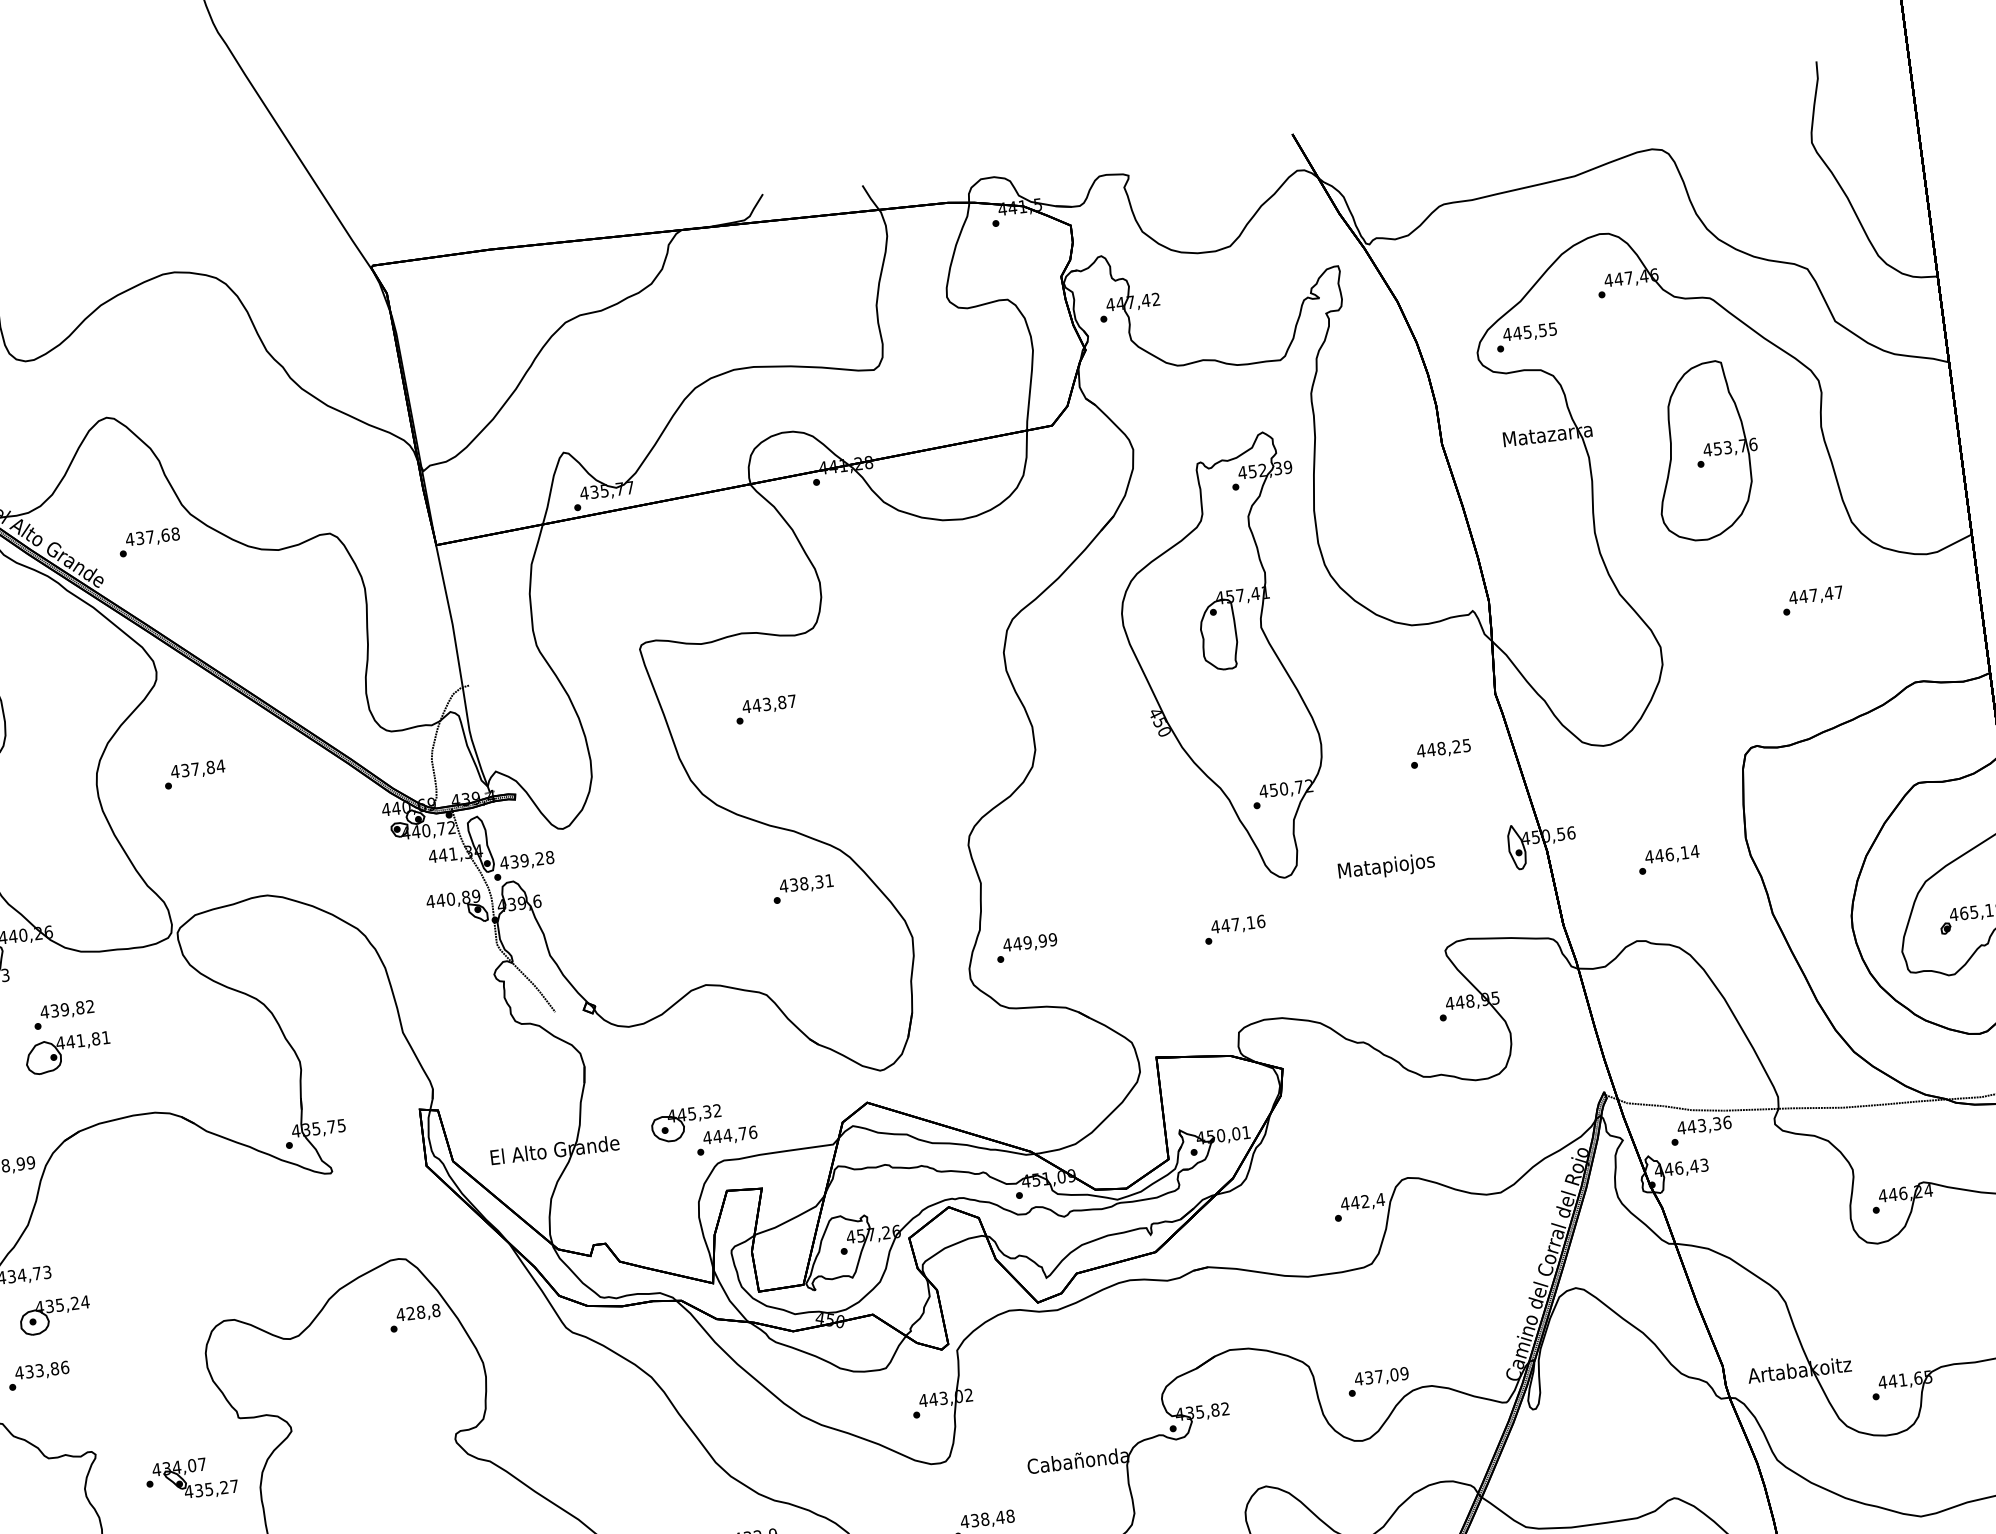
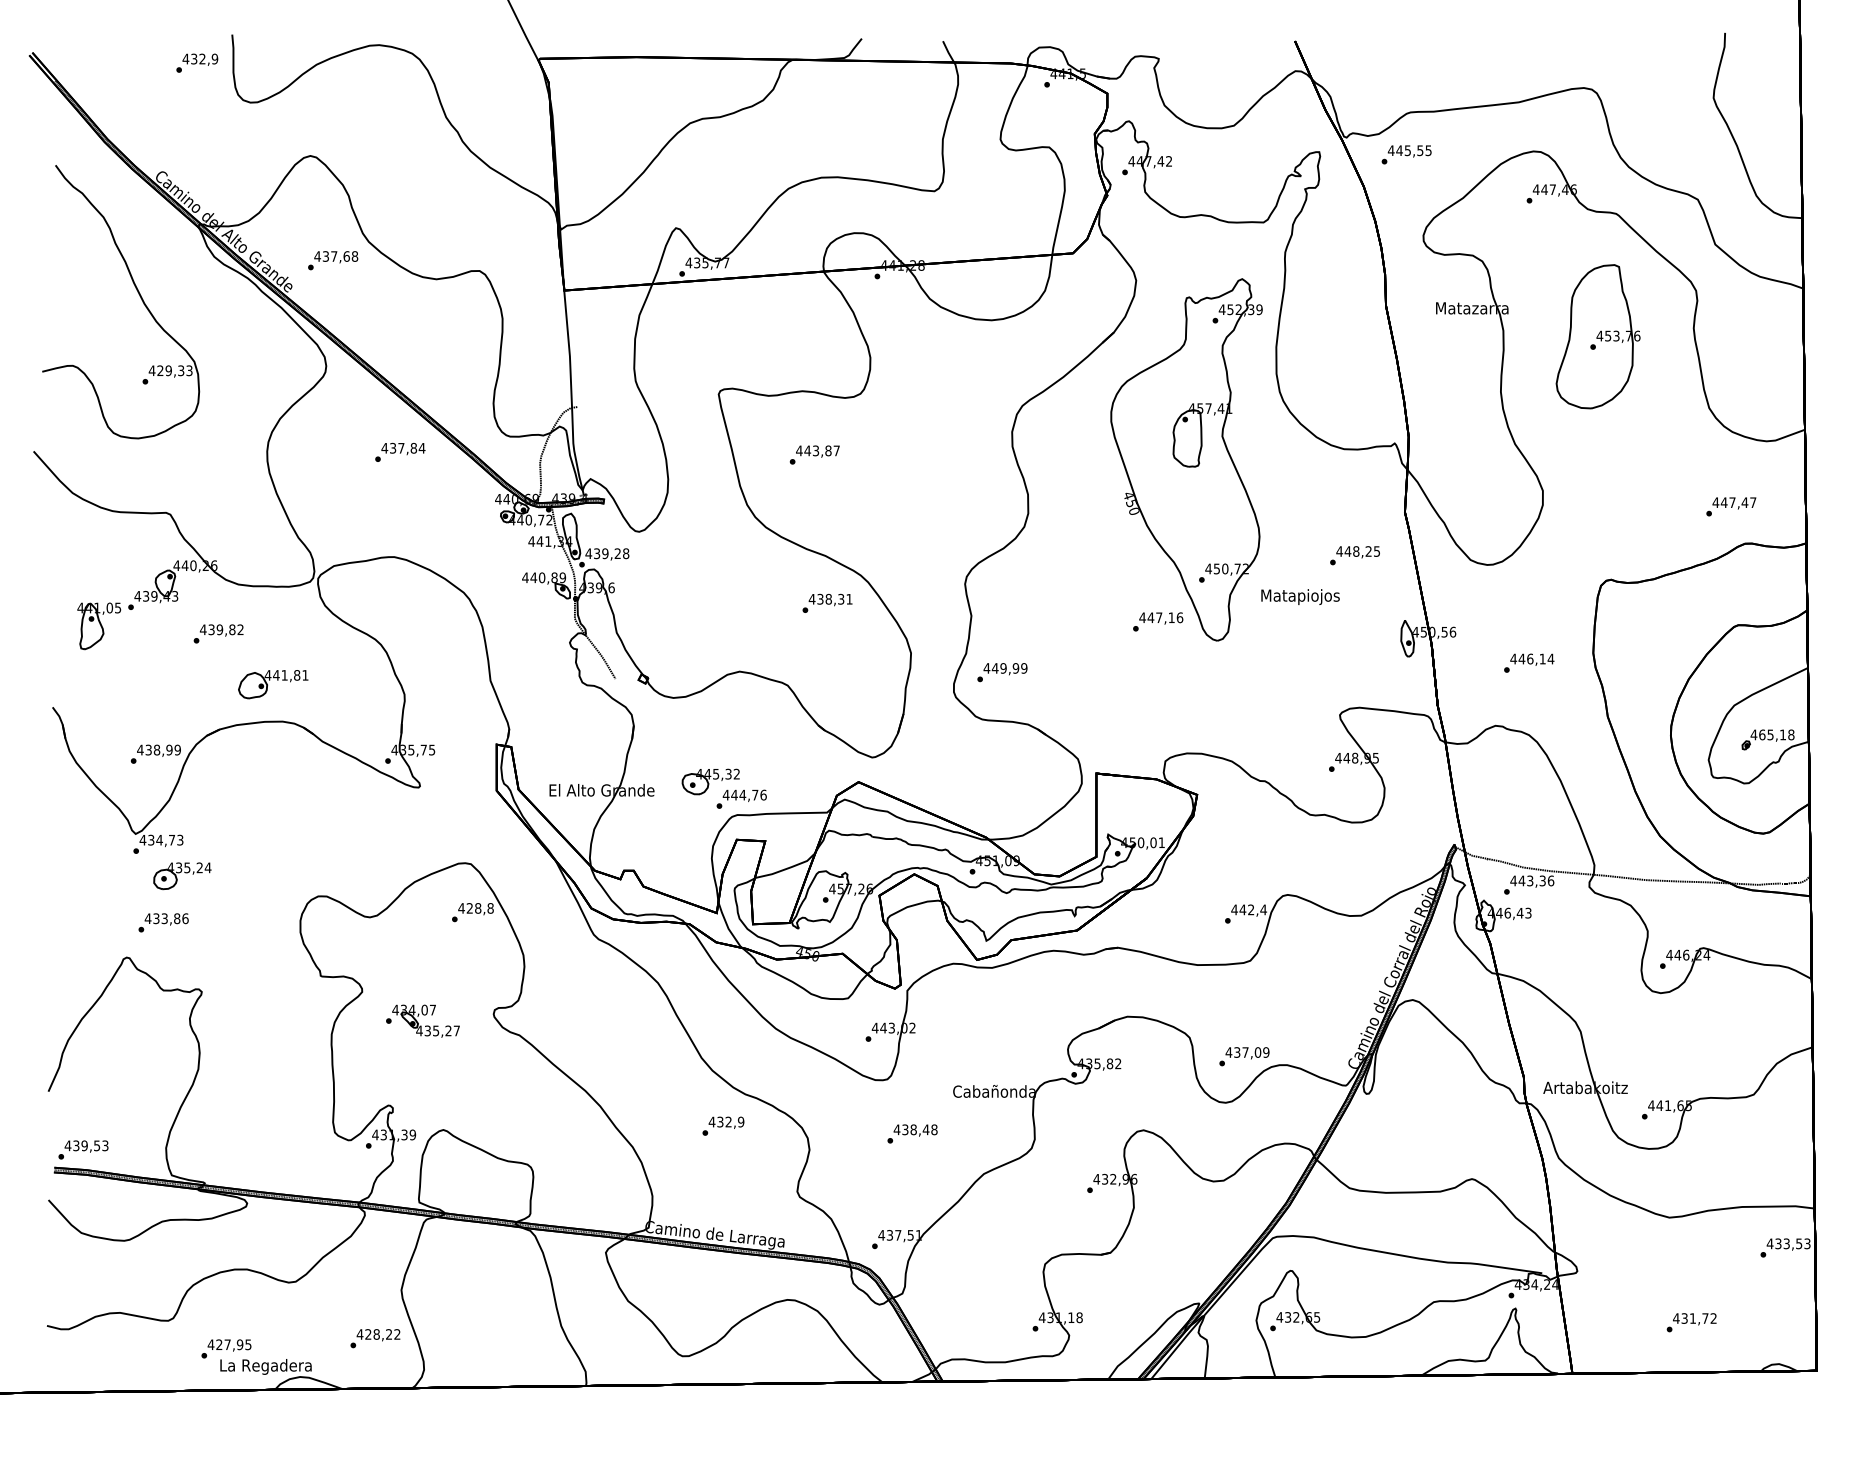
text: (1526, 337) -> (1406, 154), moved
text: (1813, 600) -> (1731, 506), moved
text: (194, 773) -> (400, 451), moved
text: (1386, 866) -> (1300, 596), moved
text: (1235, 929) -> (1158, 621), moved
part: (68, 1053) -> (273, 684), moved
part: (191, 1478) -> (422, 1020), moved

